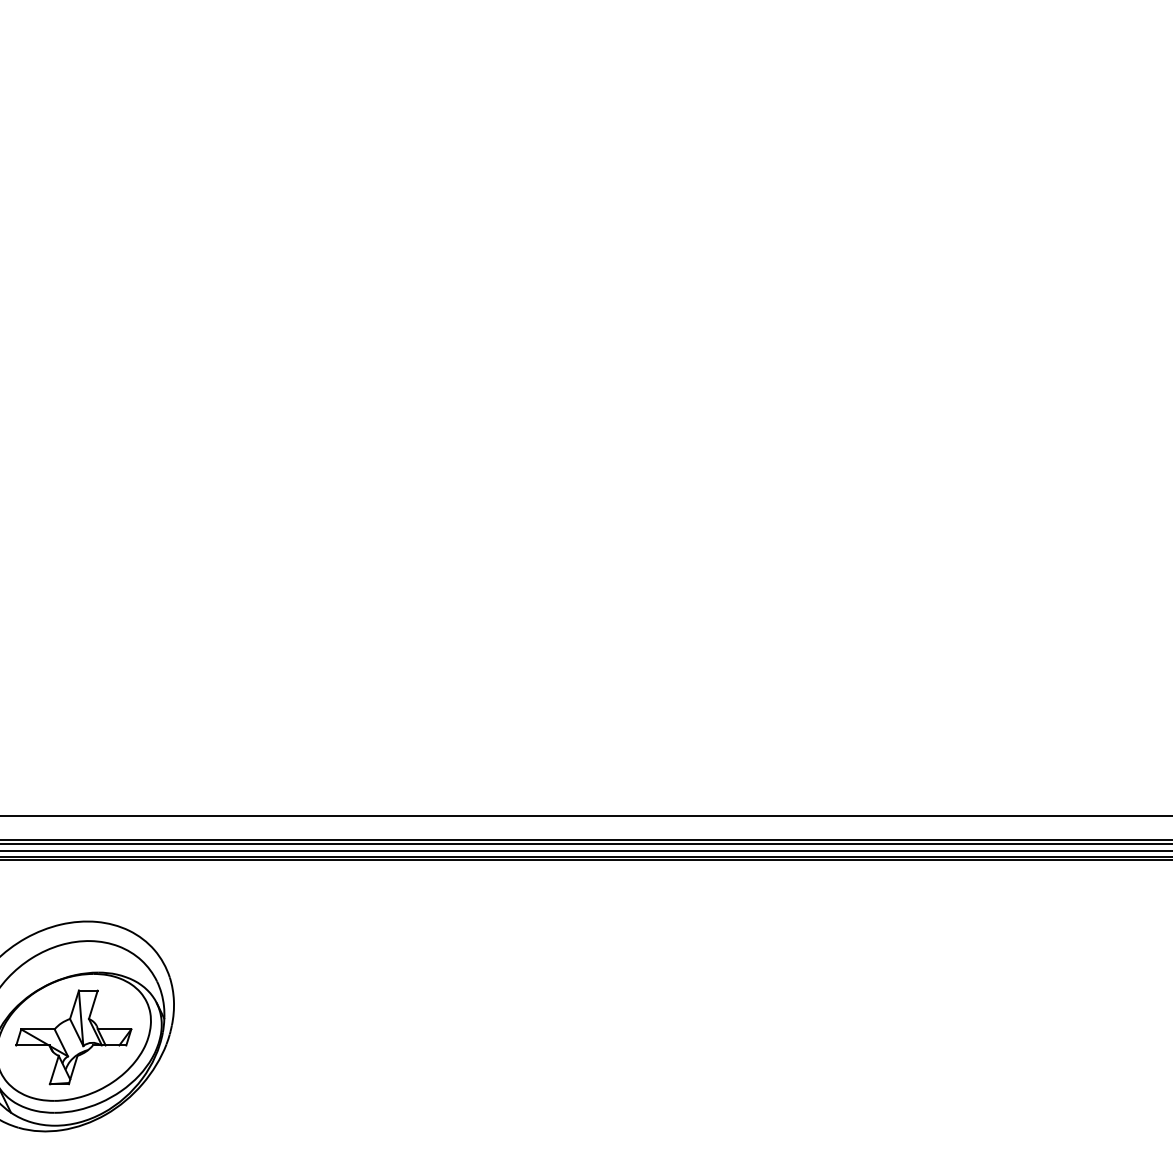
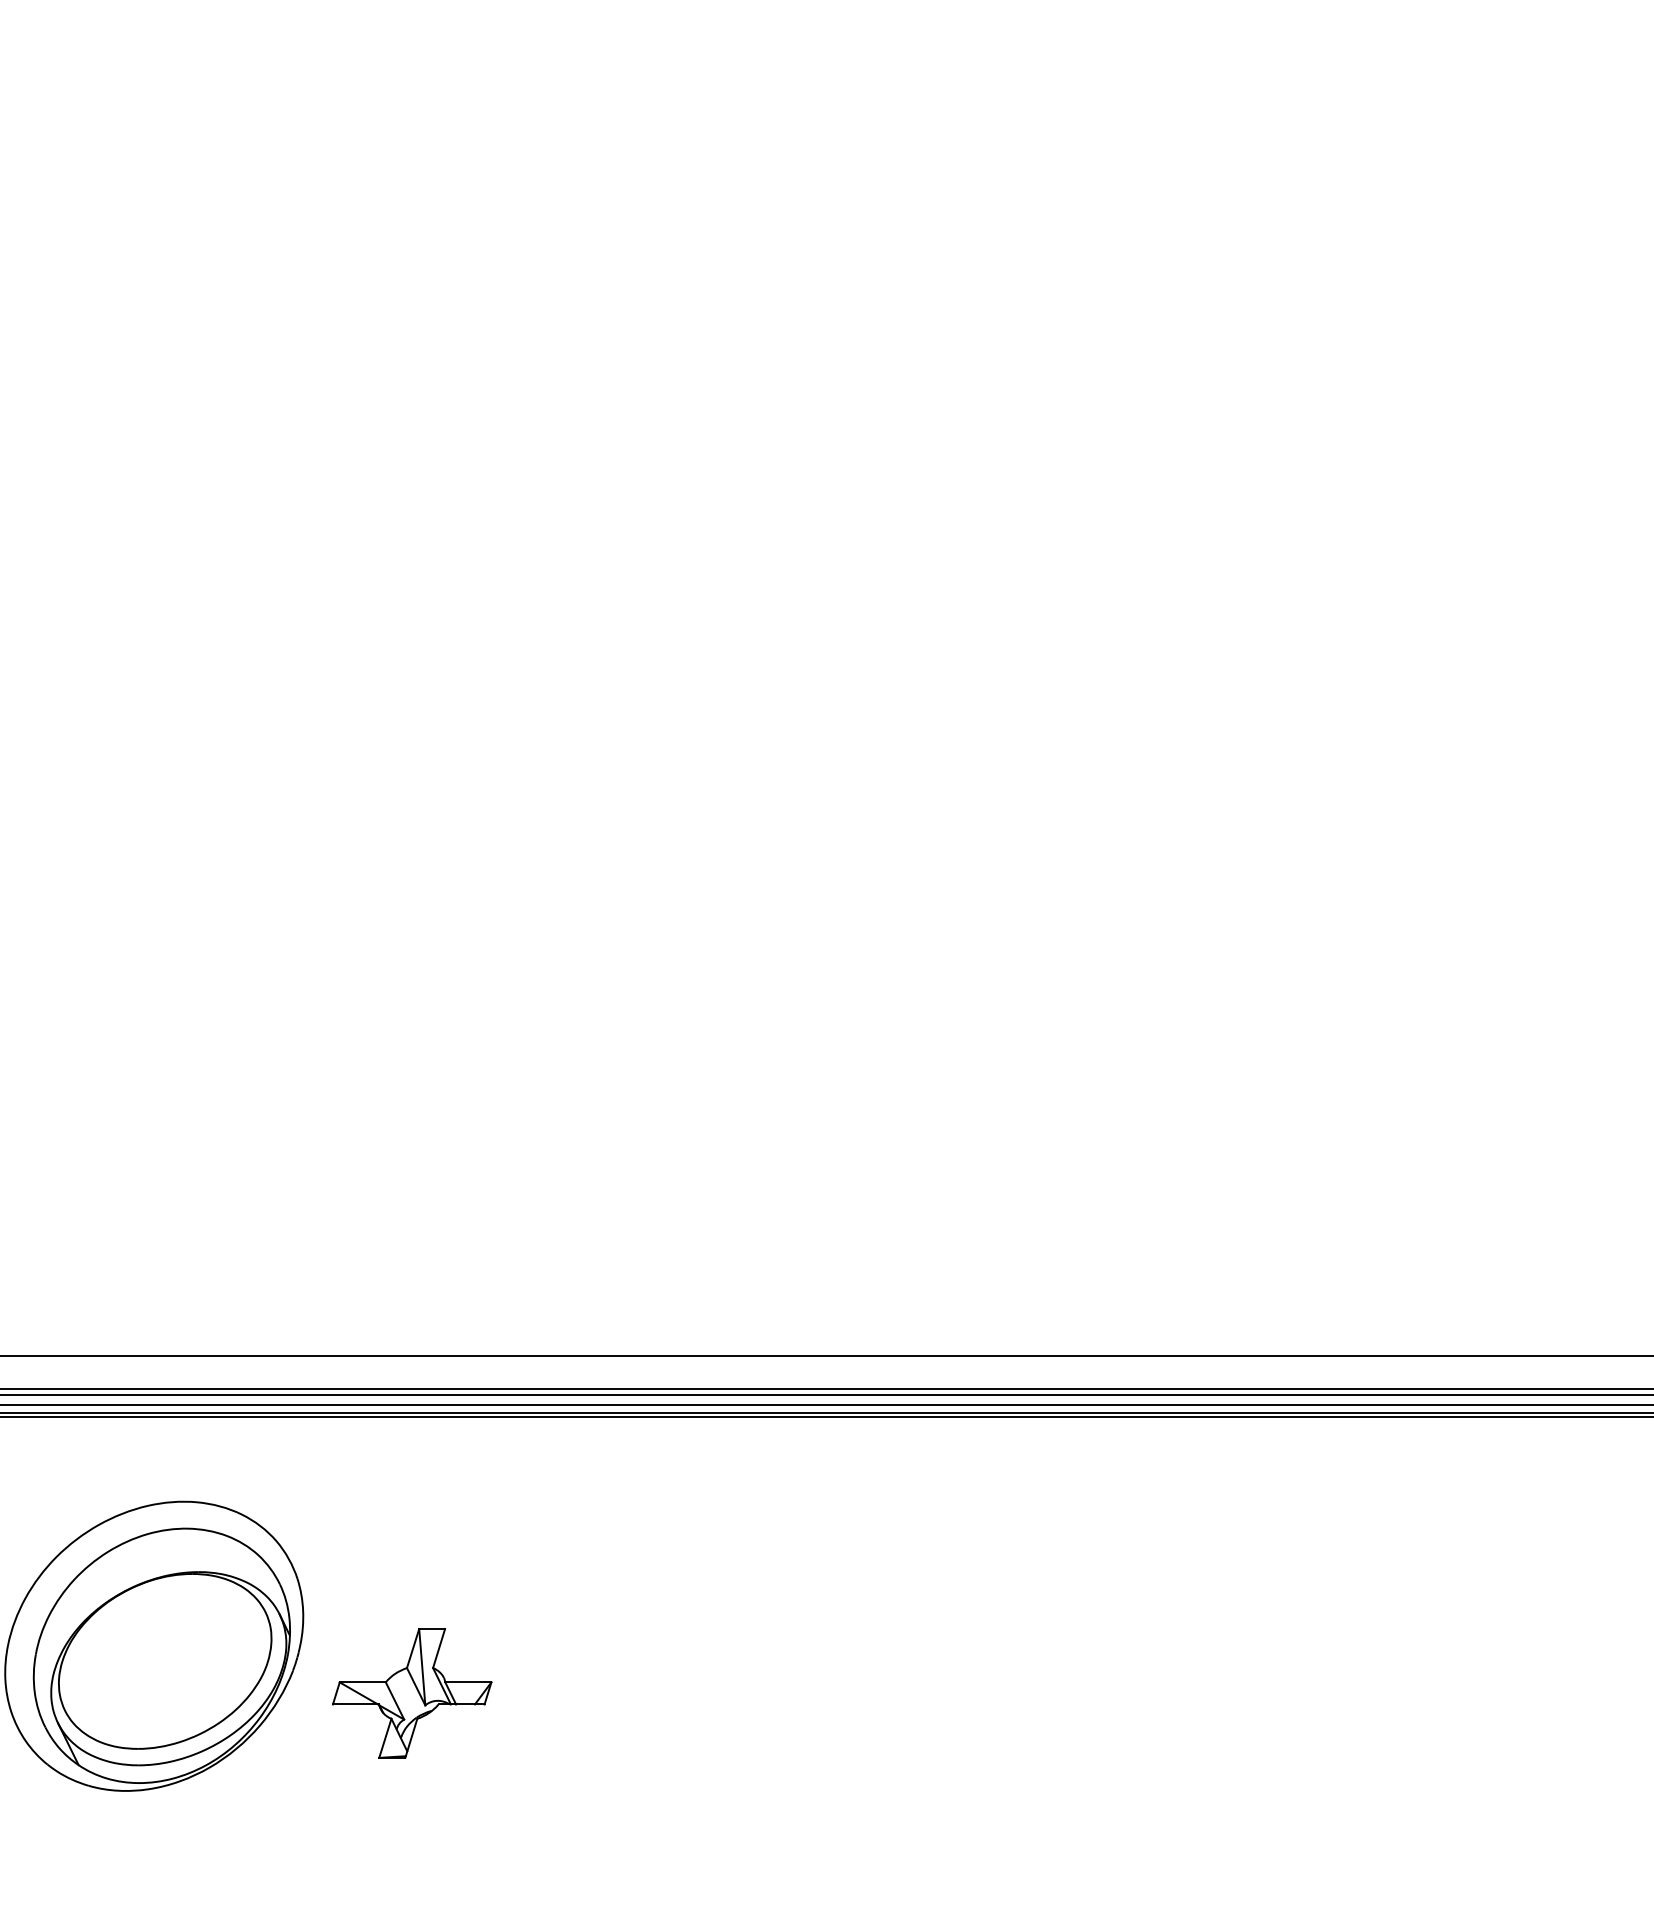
part: (74, 1037) -> (412, 1693), moved

